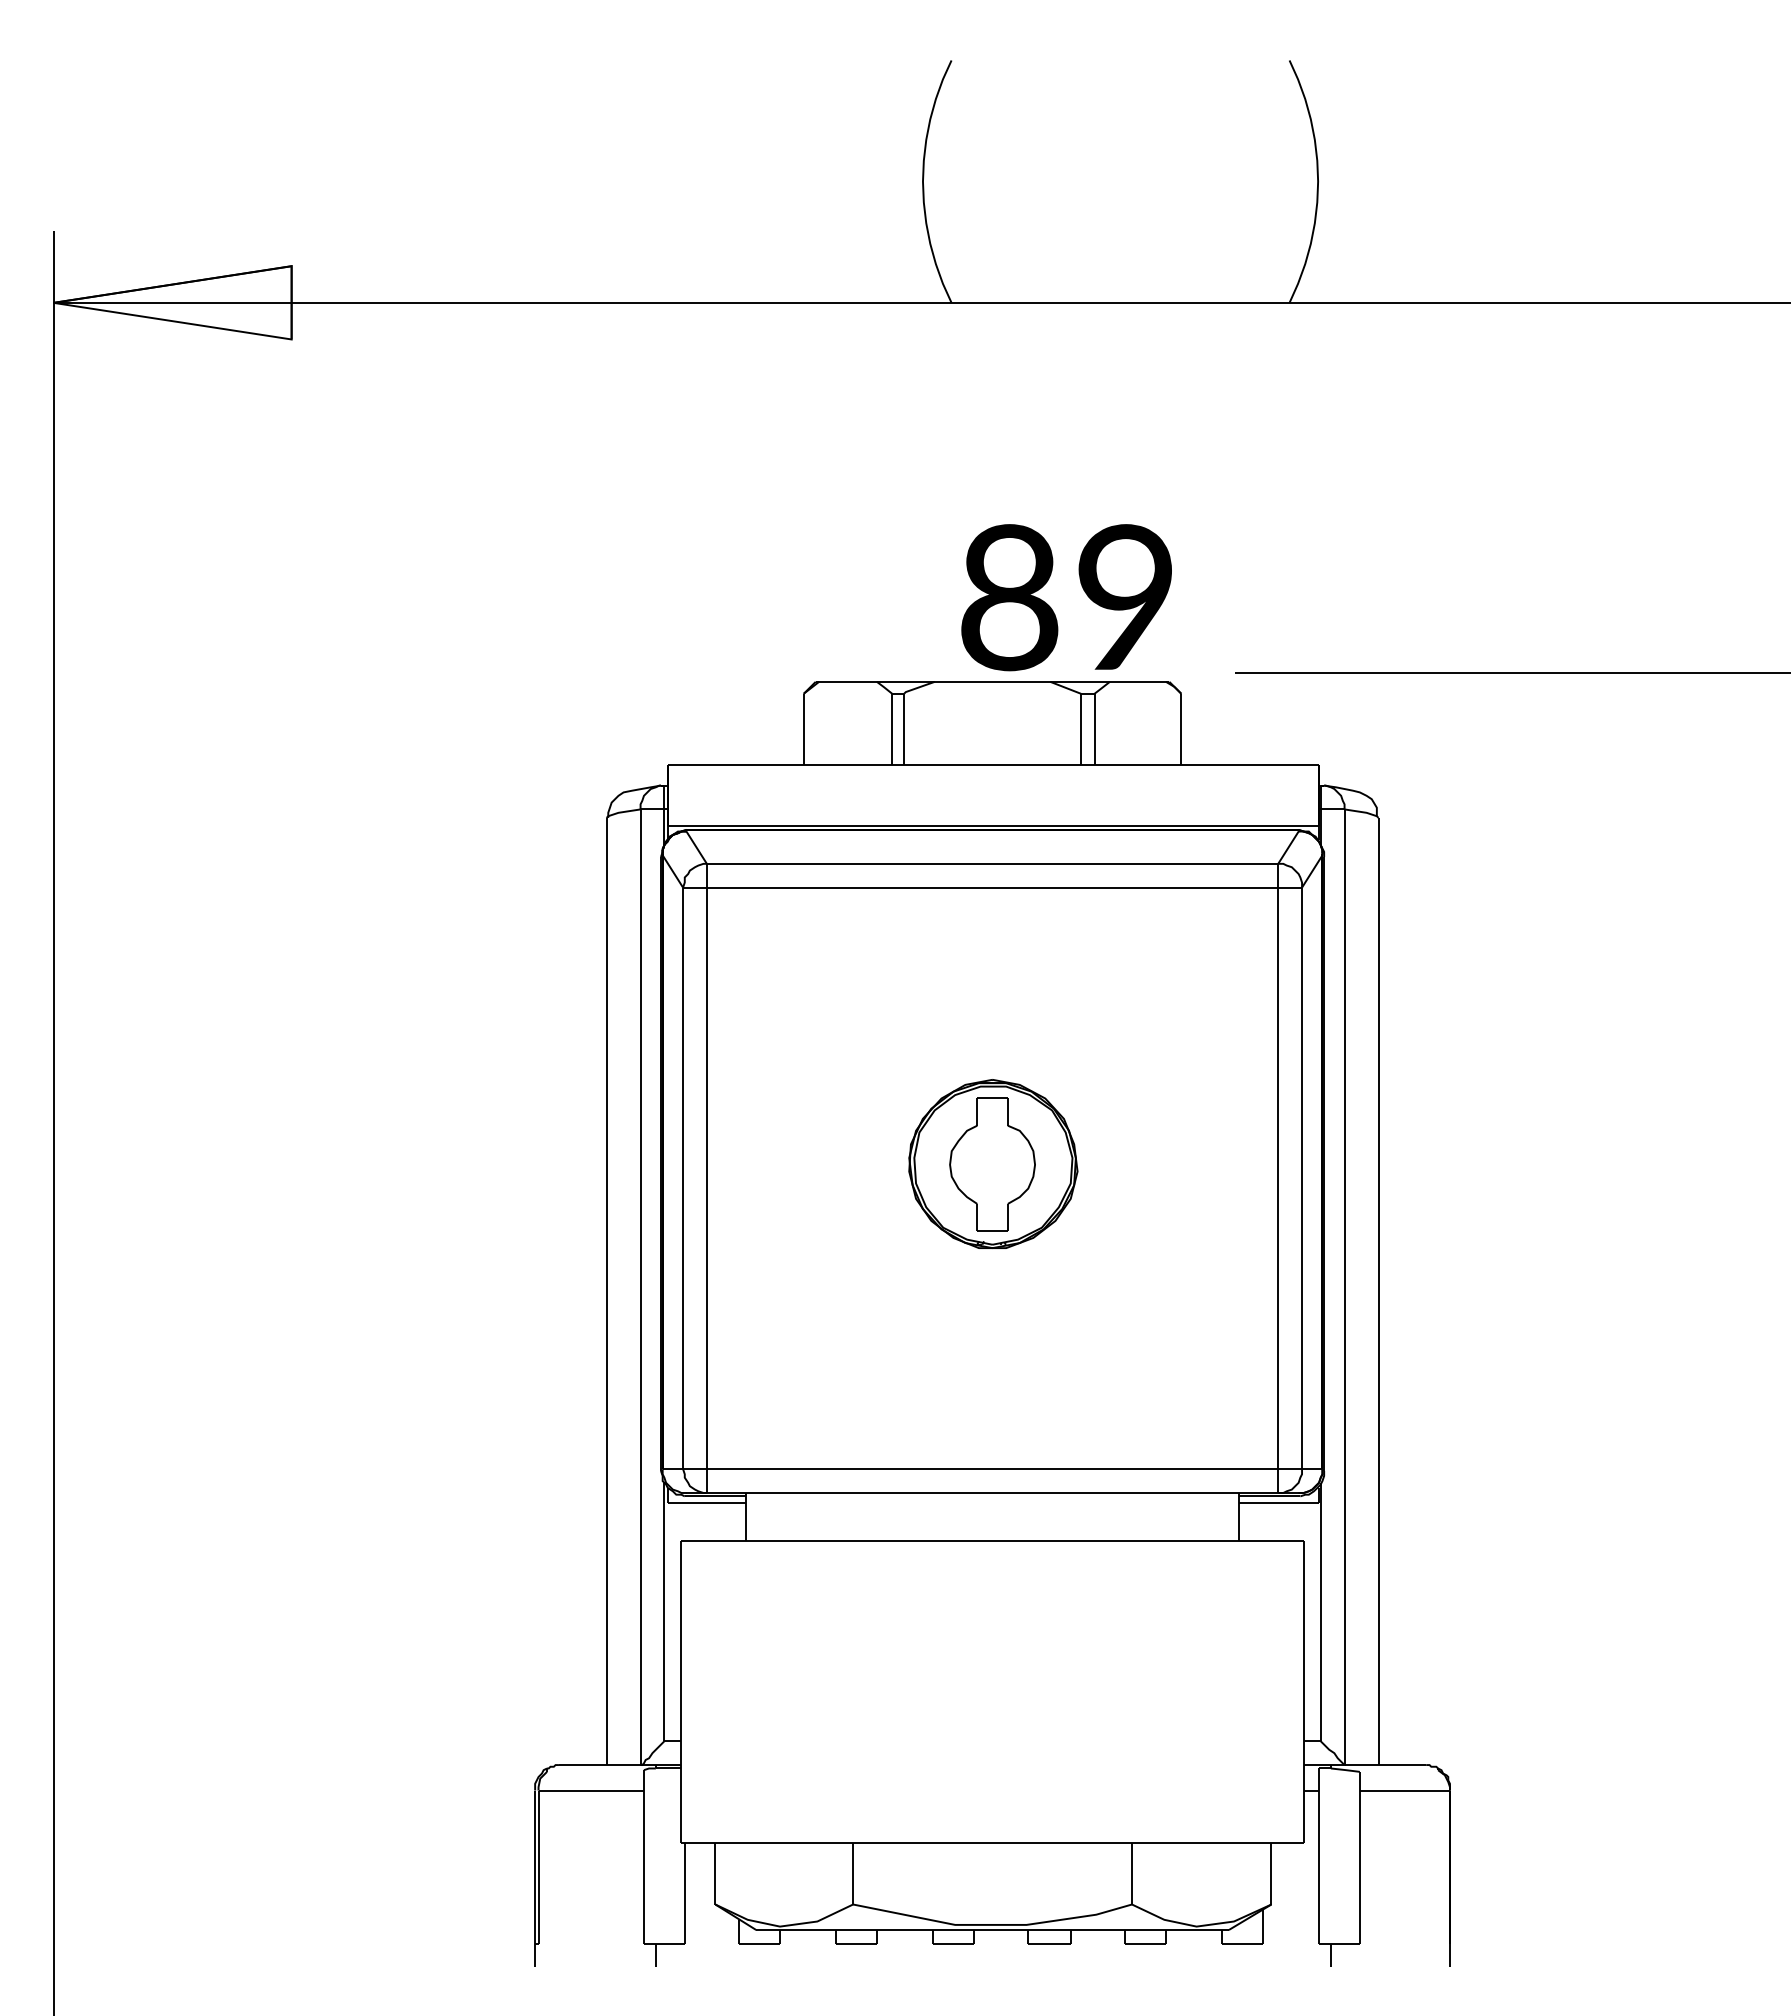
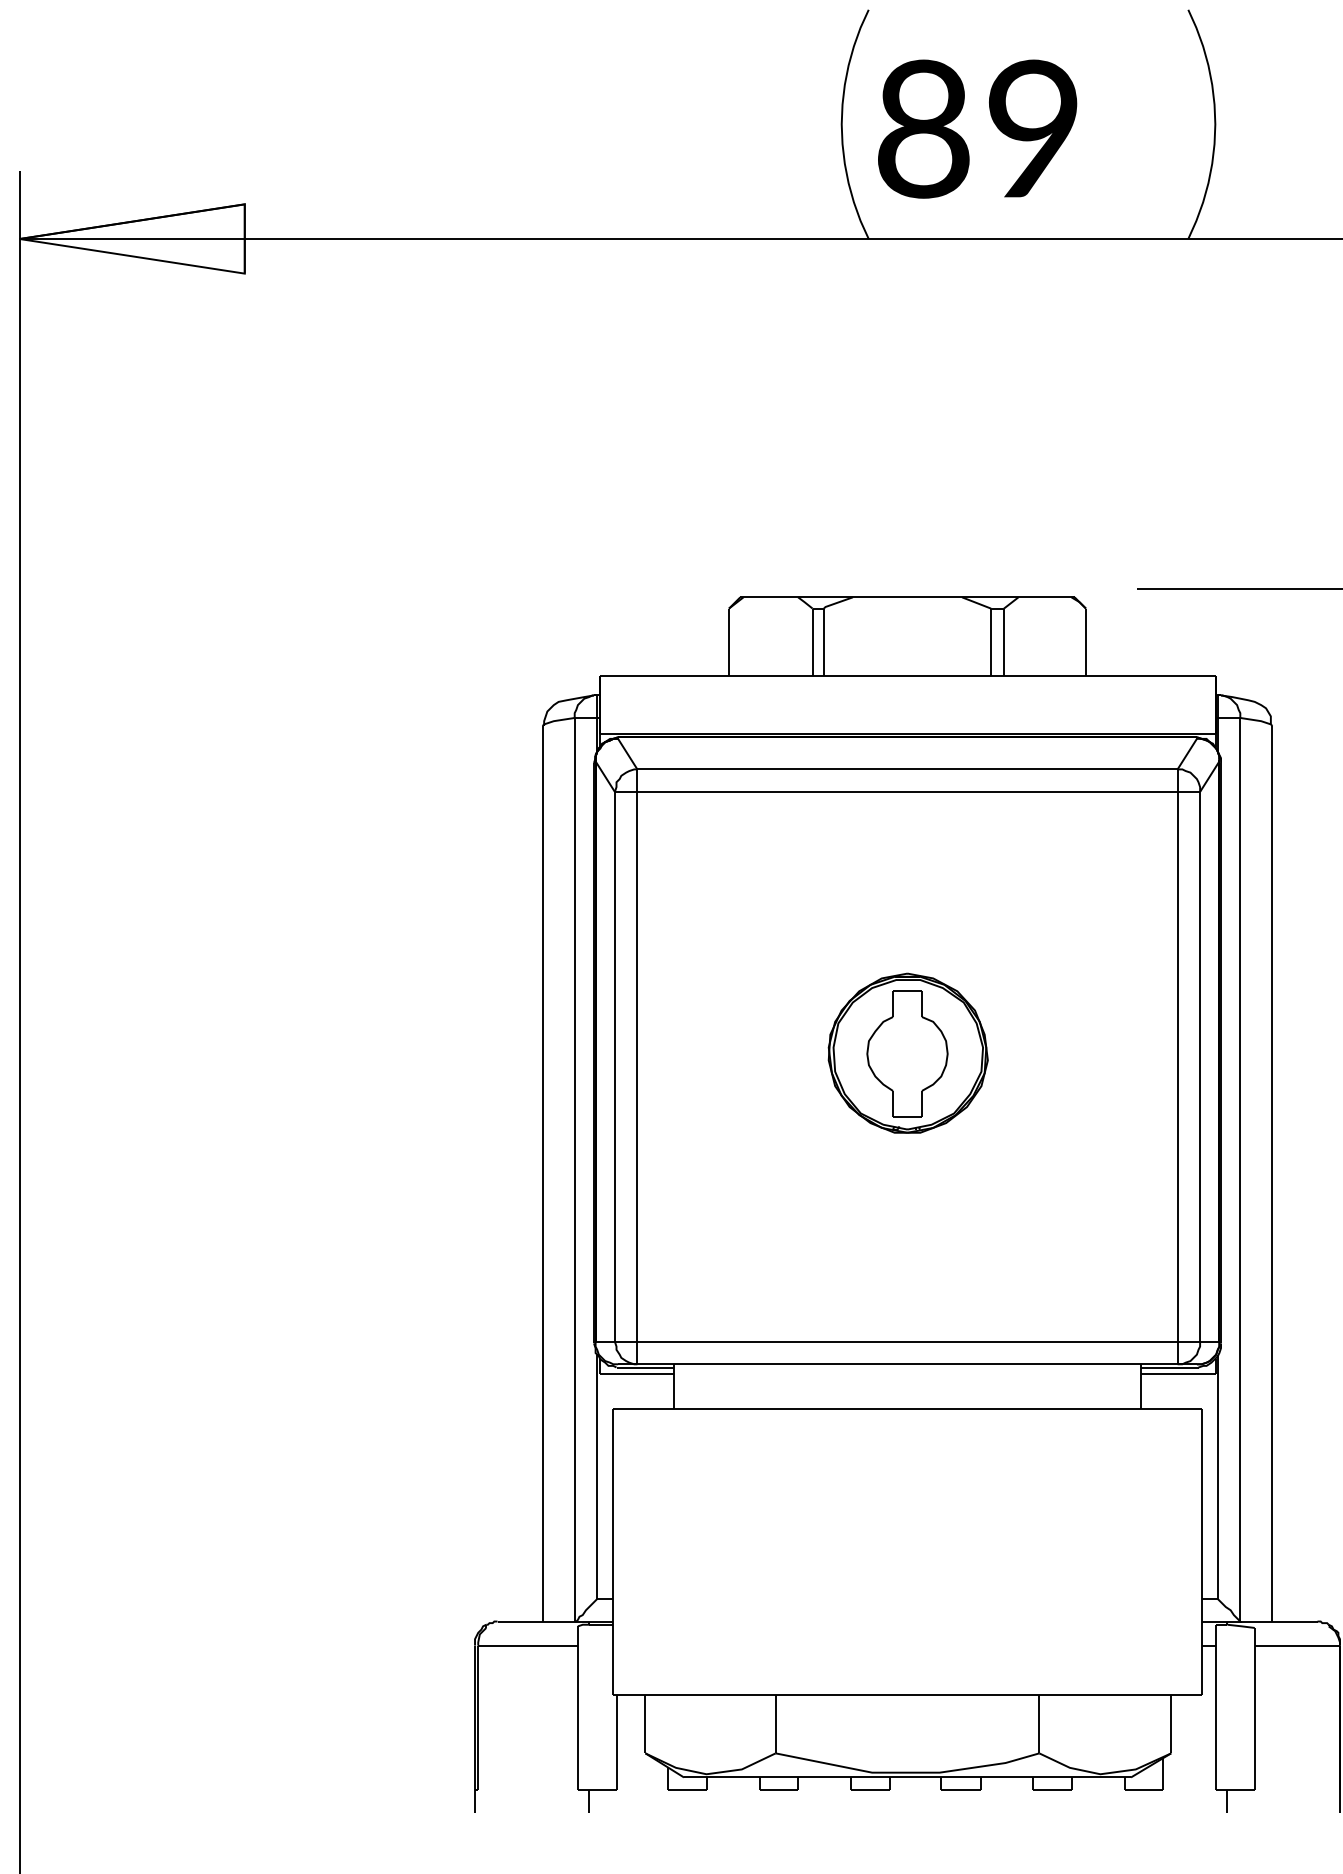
text: (1066, 597) -> (977, 128), moved

